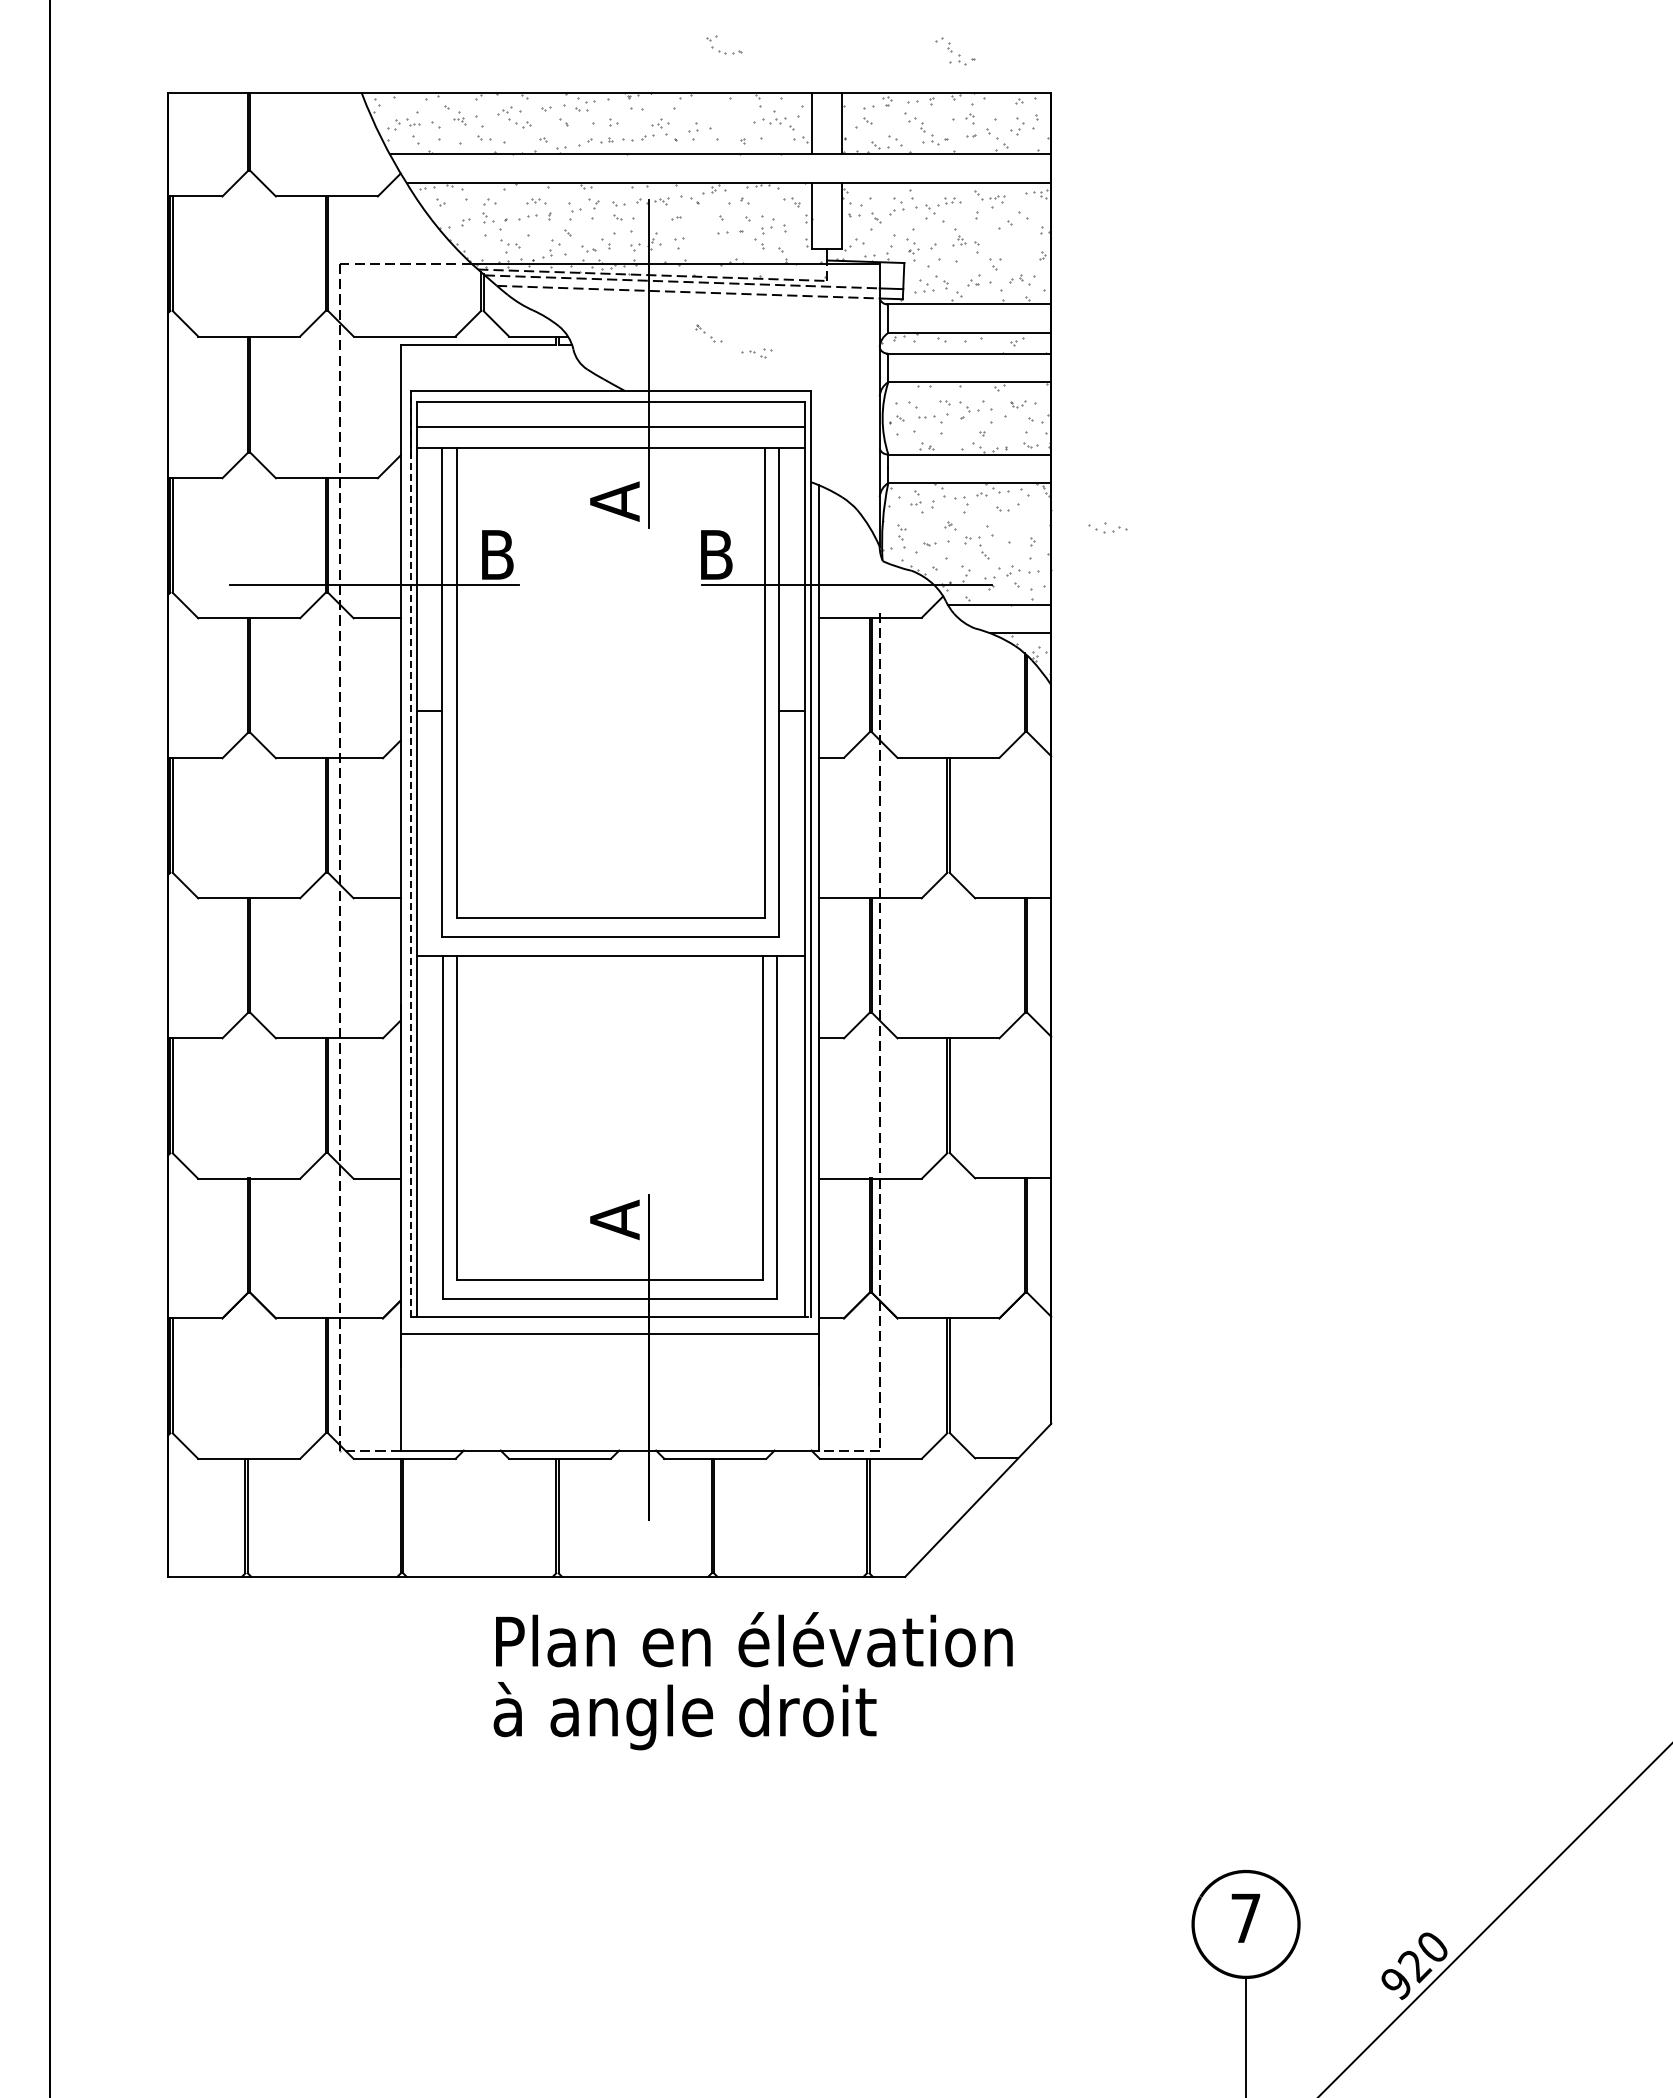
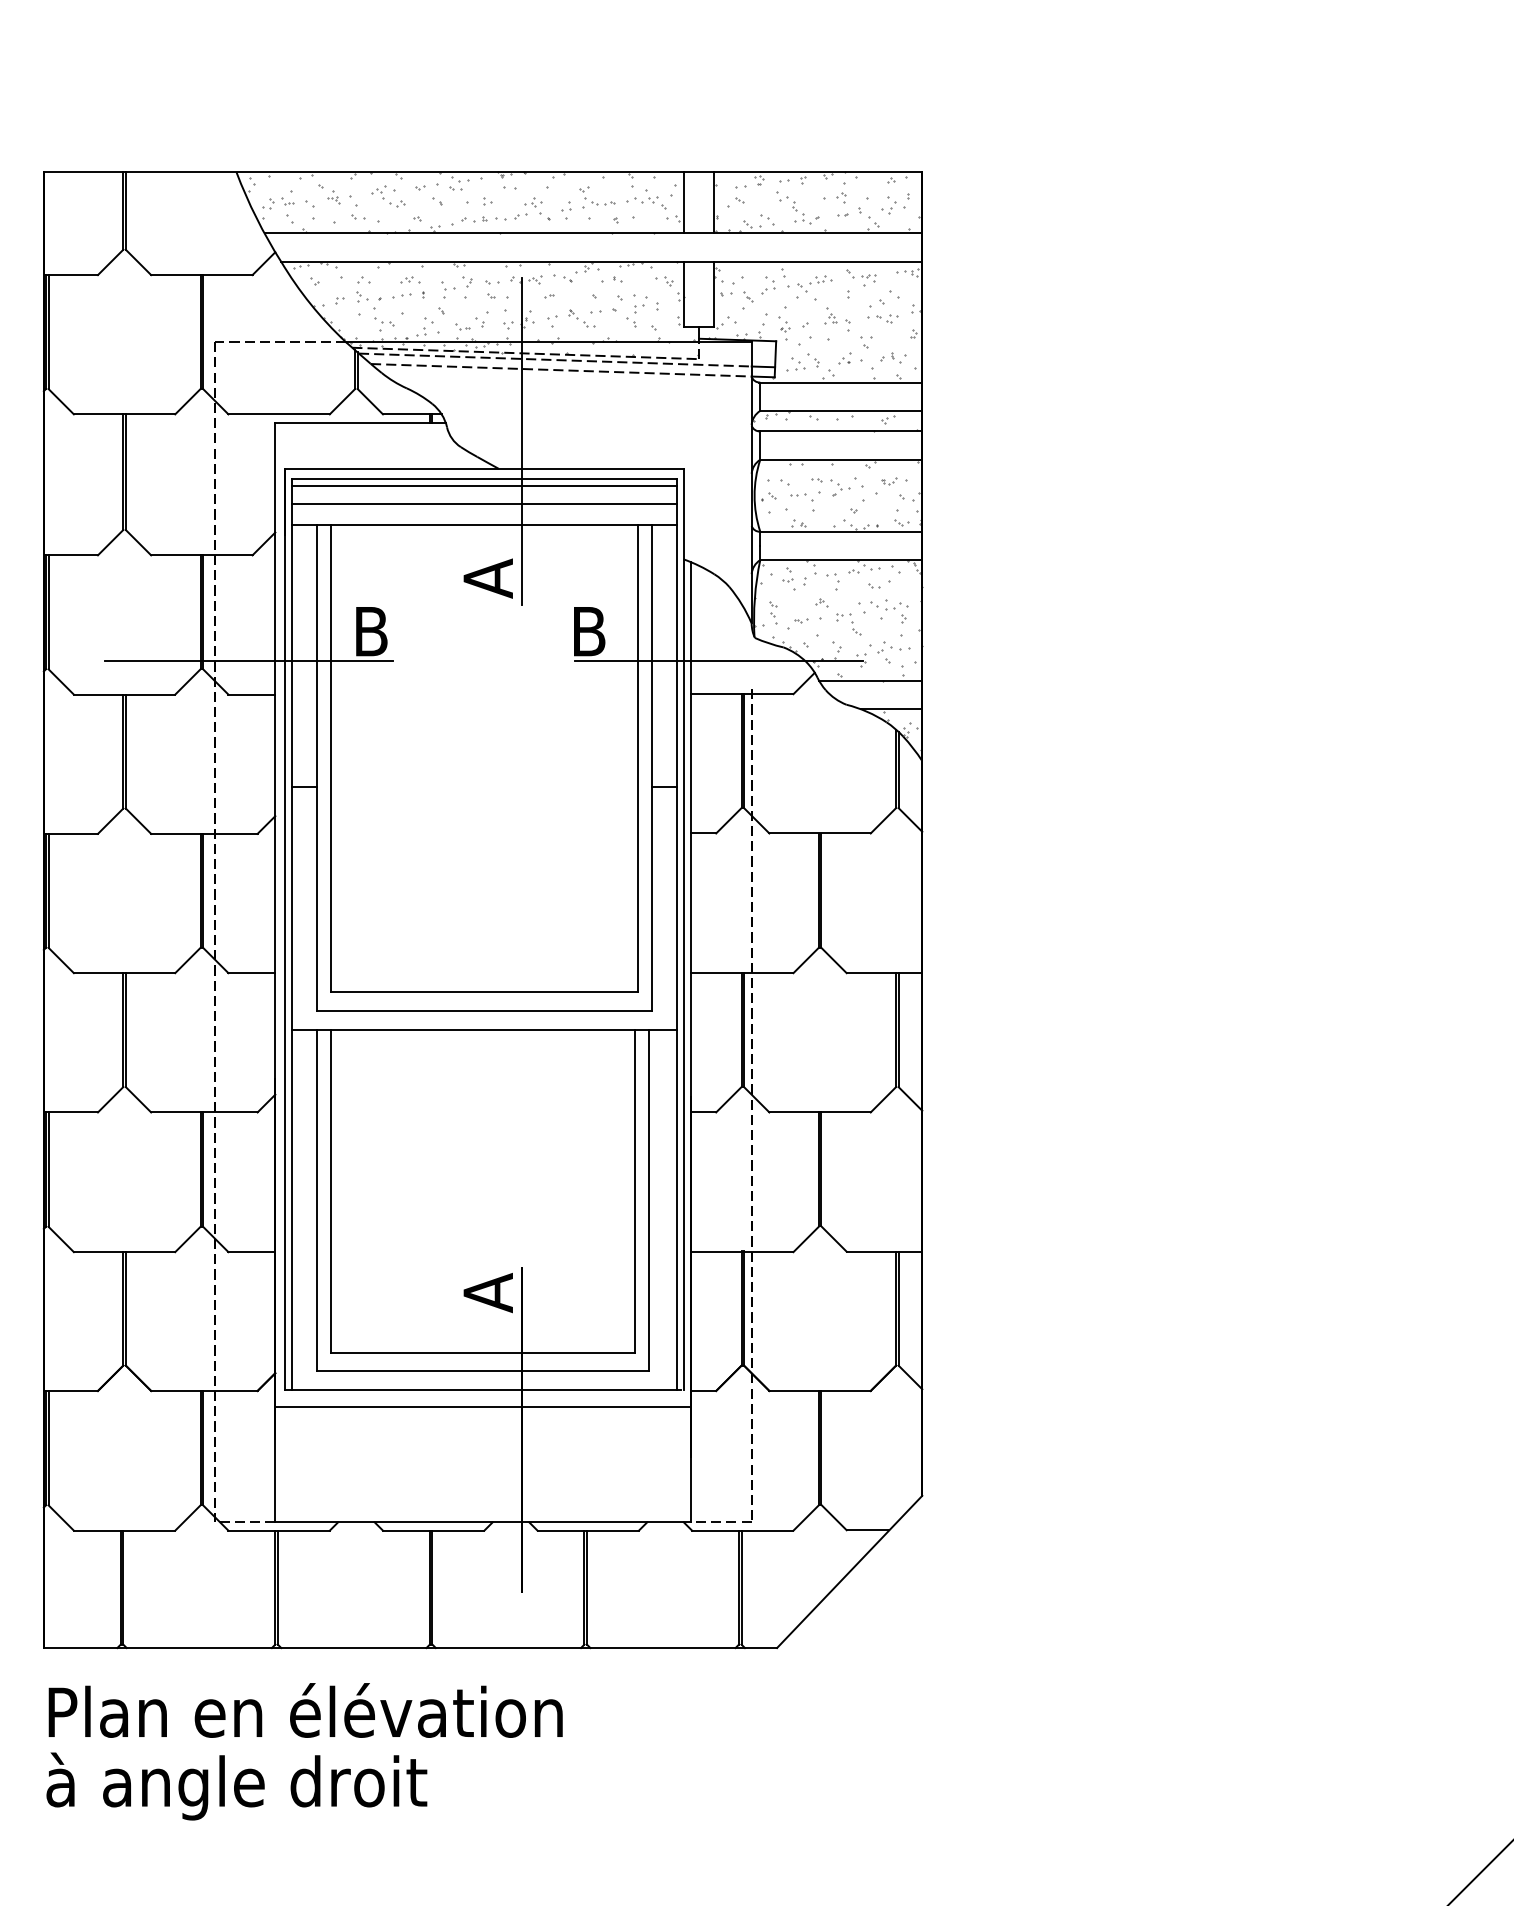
part: (719, 50) -> (592, 201), moved
part: (955, 51) -> (827, 130), removed
part: (708, 333) -> (581, 318), moved
part: (756, 353) -> (882, 318), moved
line: (610, 408) -> (483, 485), added
part: (1107, 527) -> (888, 604), moved
line: (410, 853) -> (285, 928), dashed -> solid
text: (752, 1681) -> (303, 1752), moved

